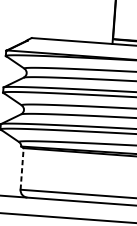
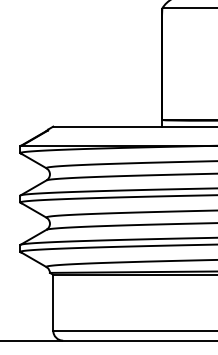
line: (22, 168) -> (53, 302), dashed -> solid

